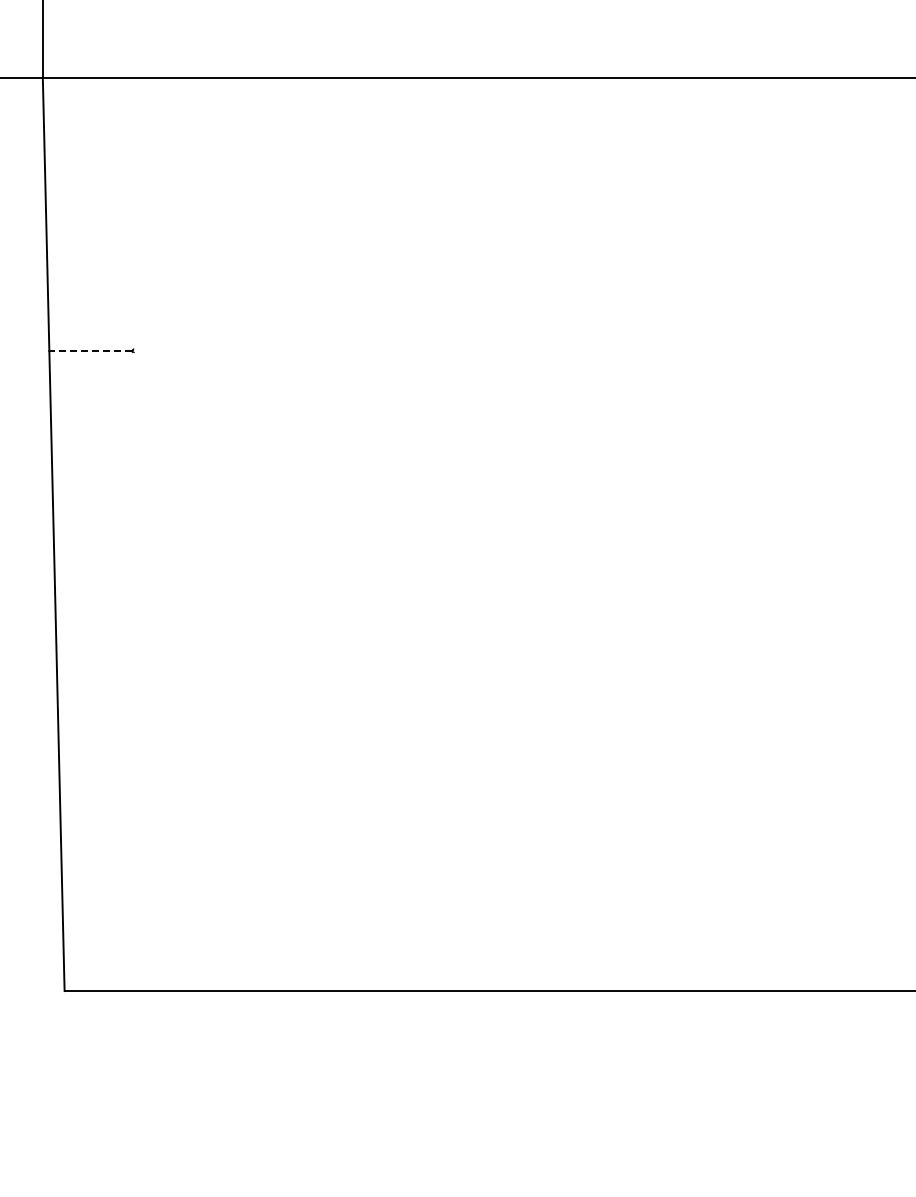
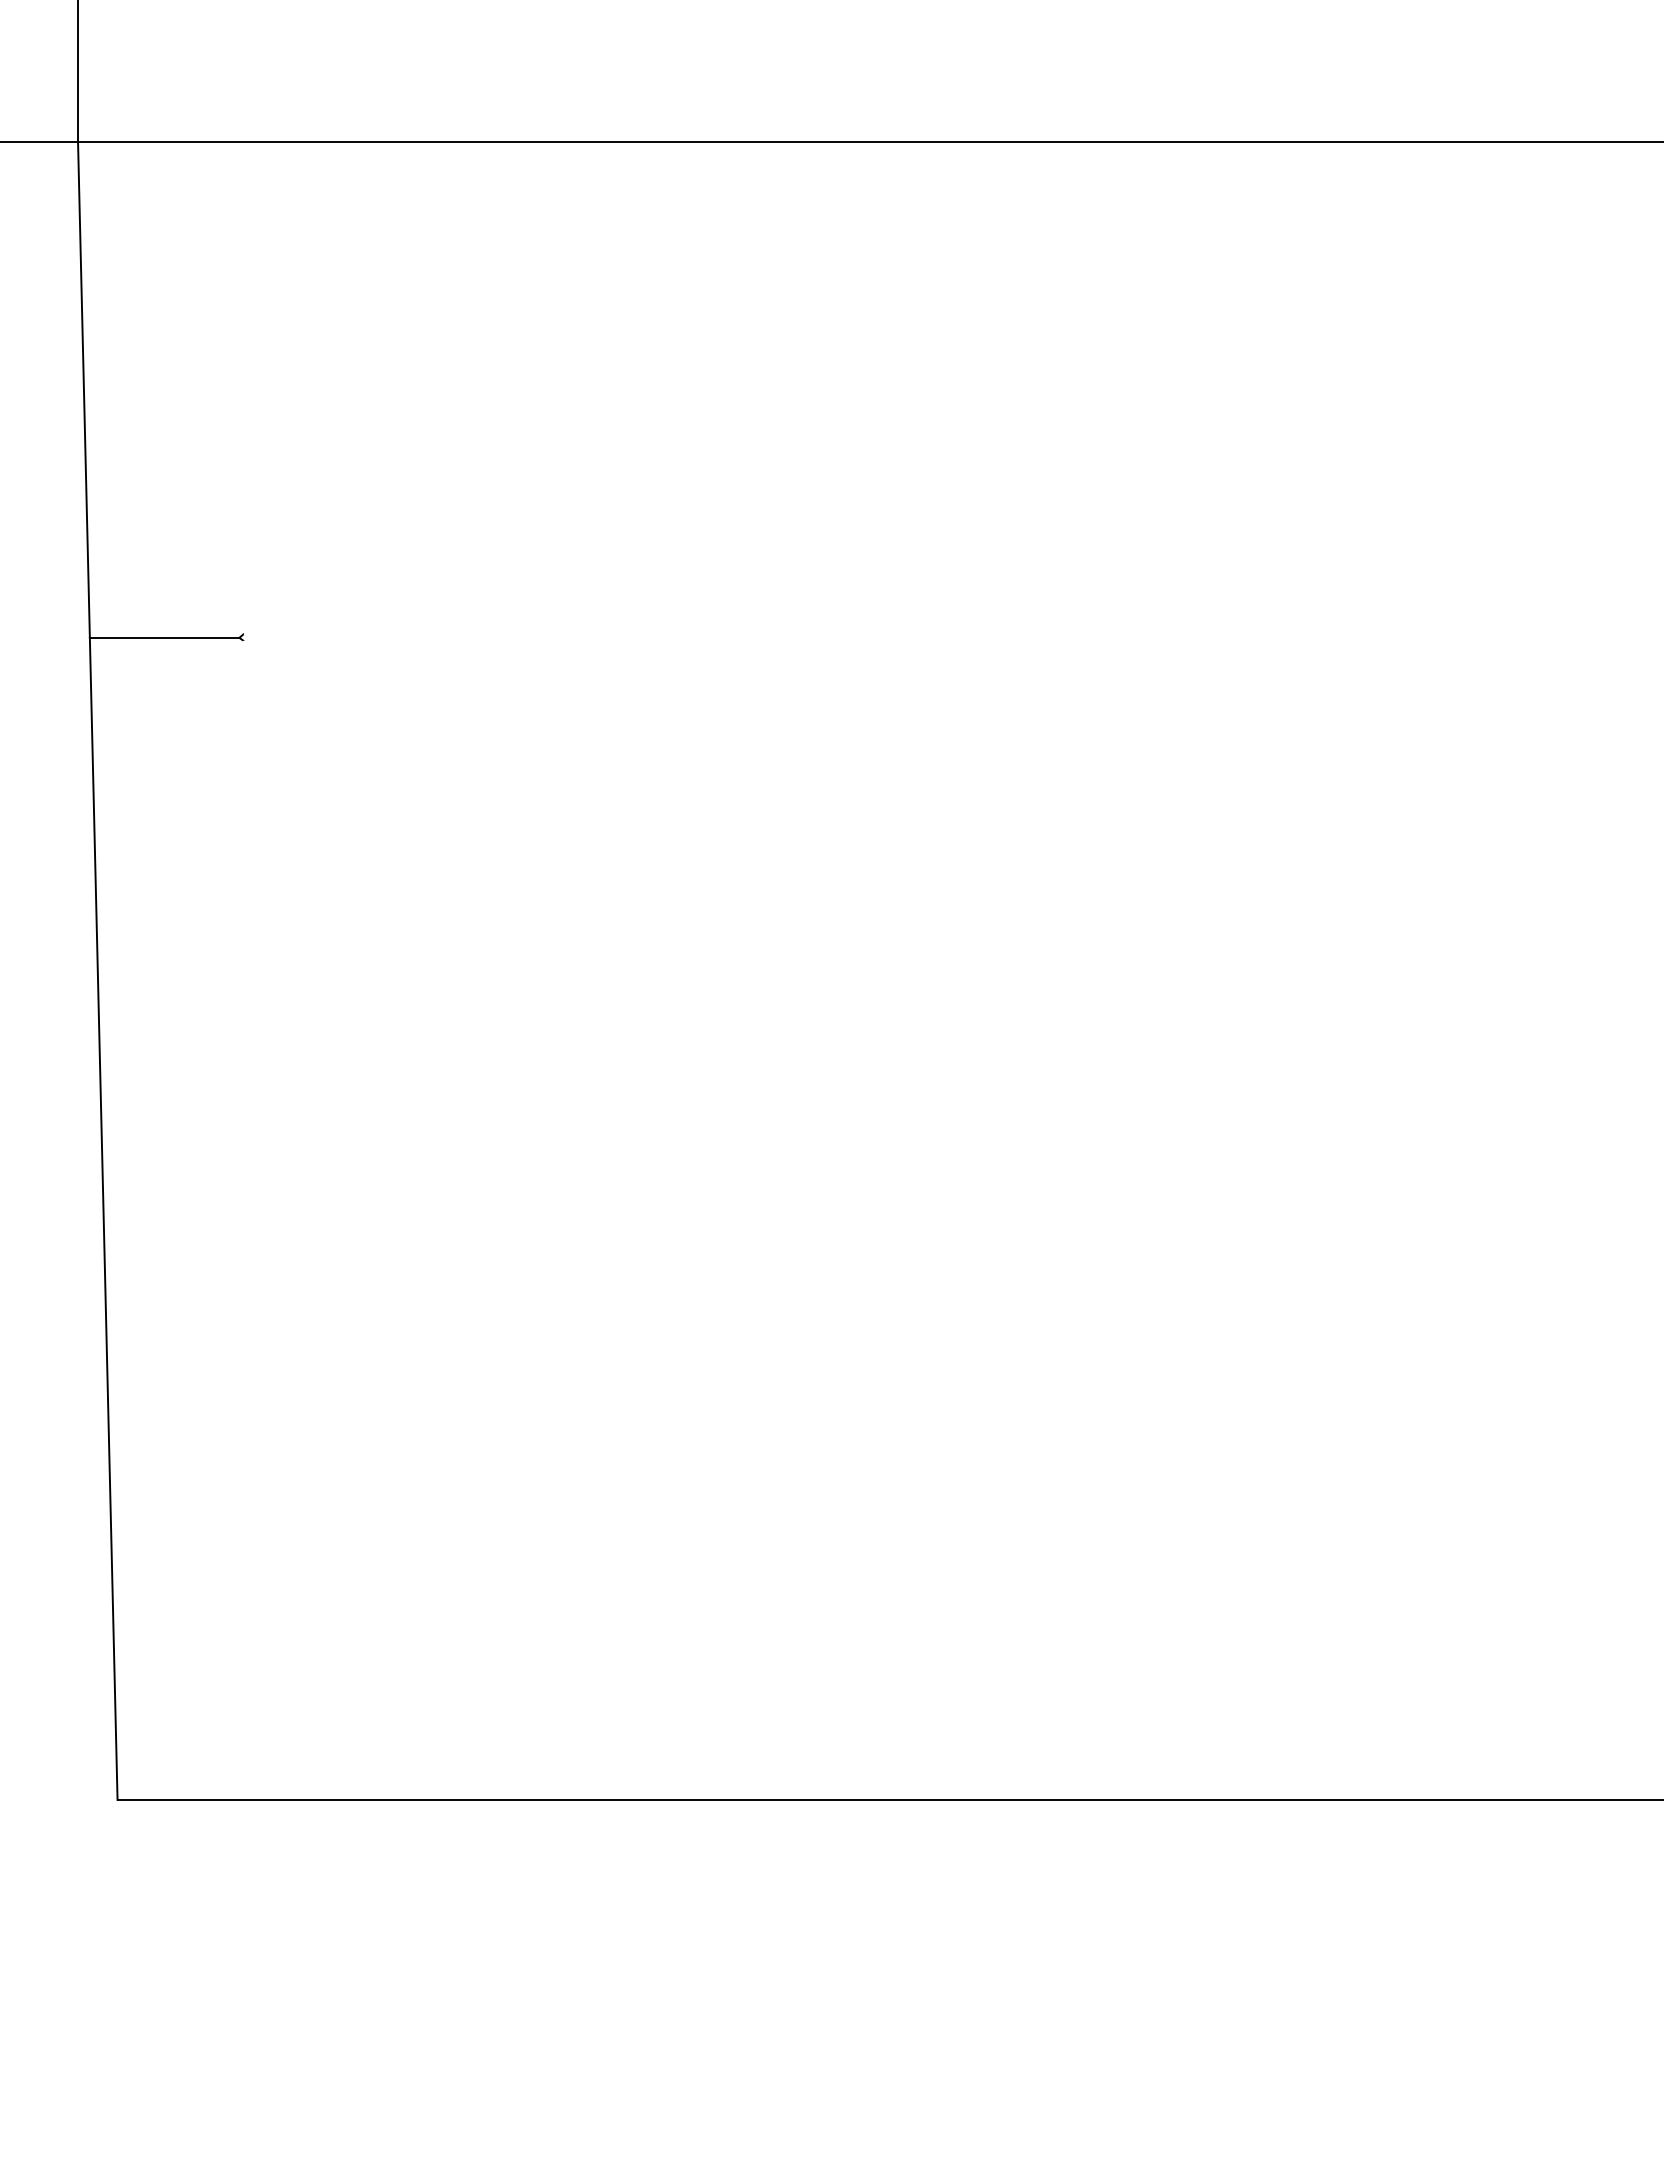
line: (90, 351) -> (164, 638), dashed -> solid

